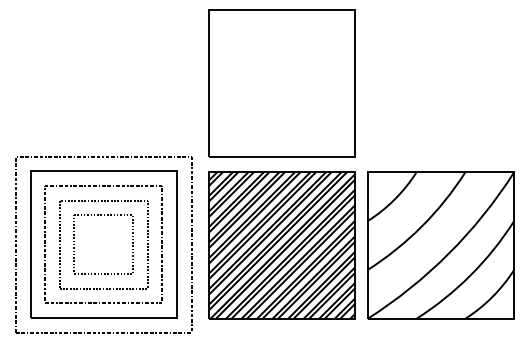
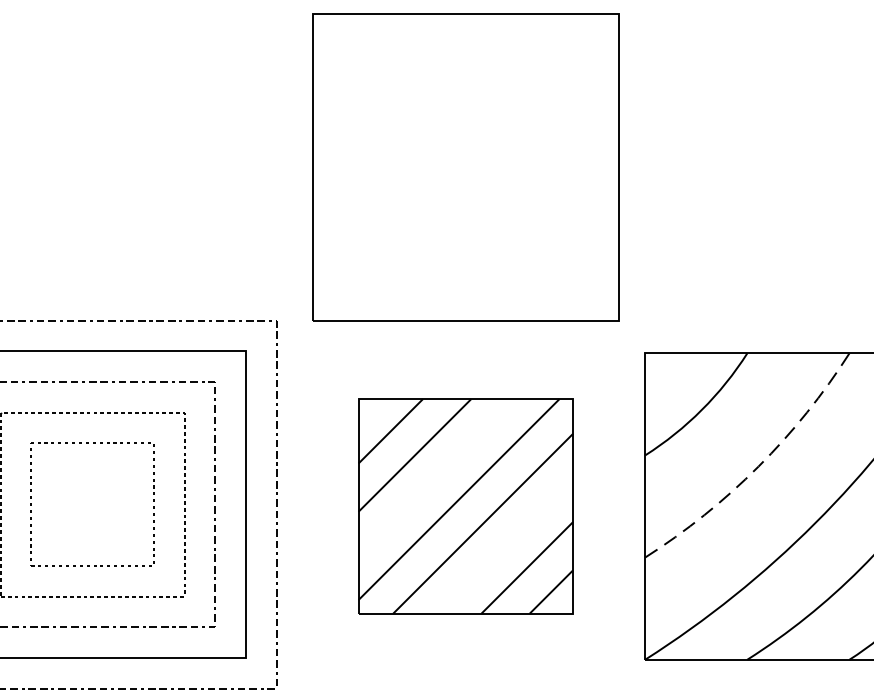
line: (421, 226) -> (757, 466), solid -> dashed
part: (281, 245) -> (464, 506), size x0.7

